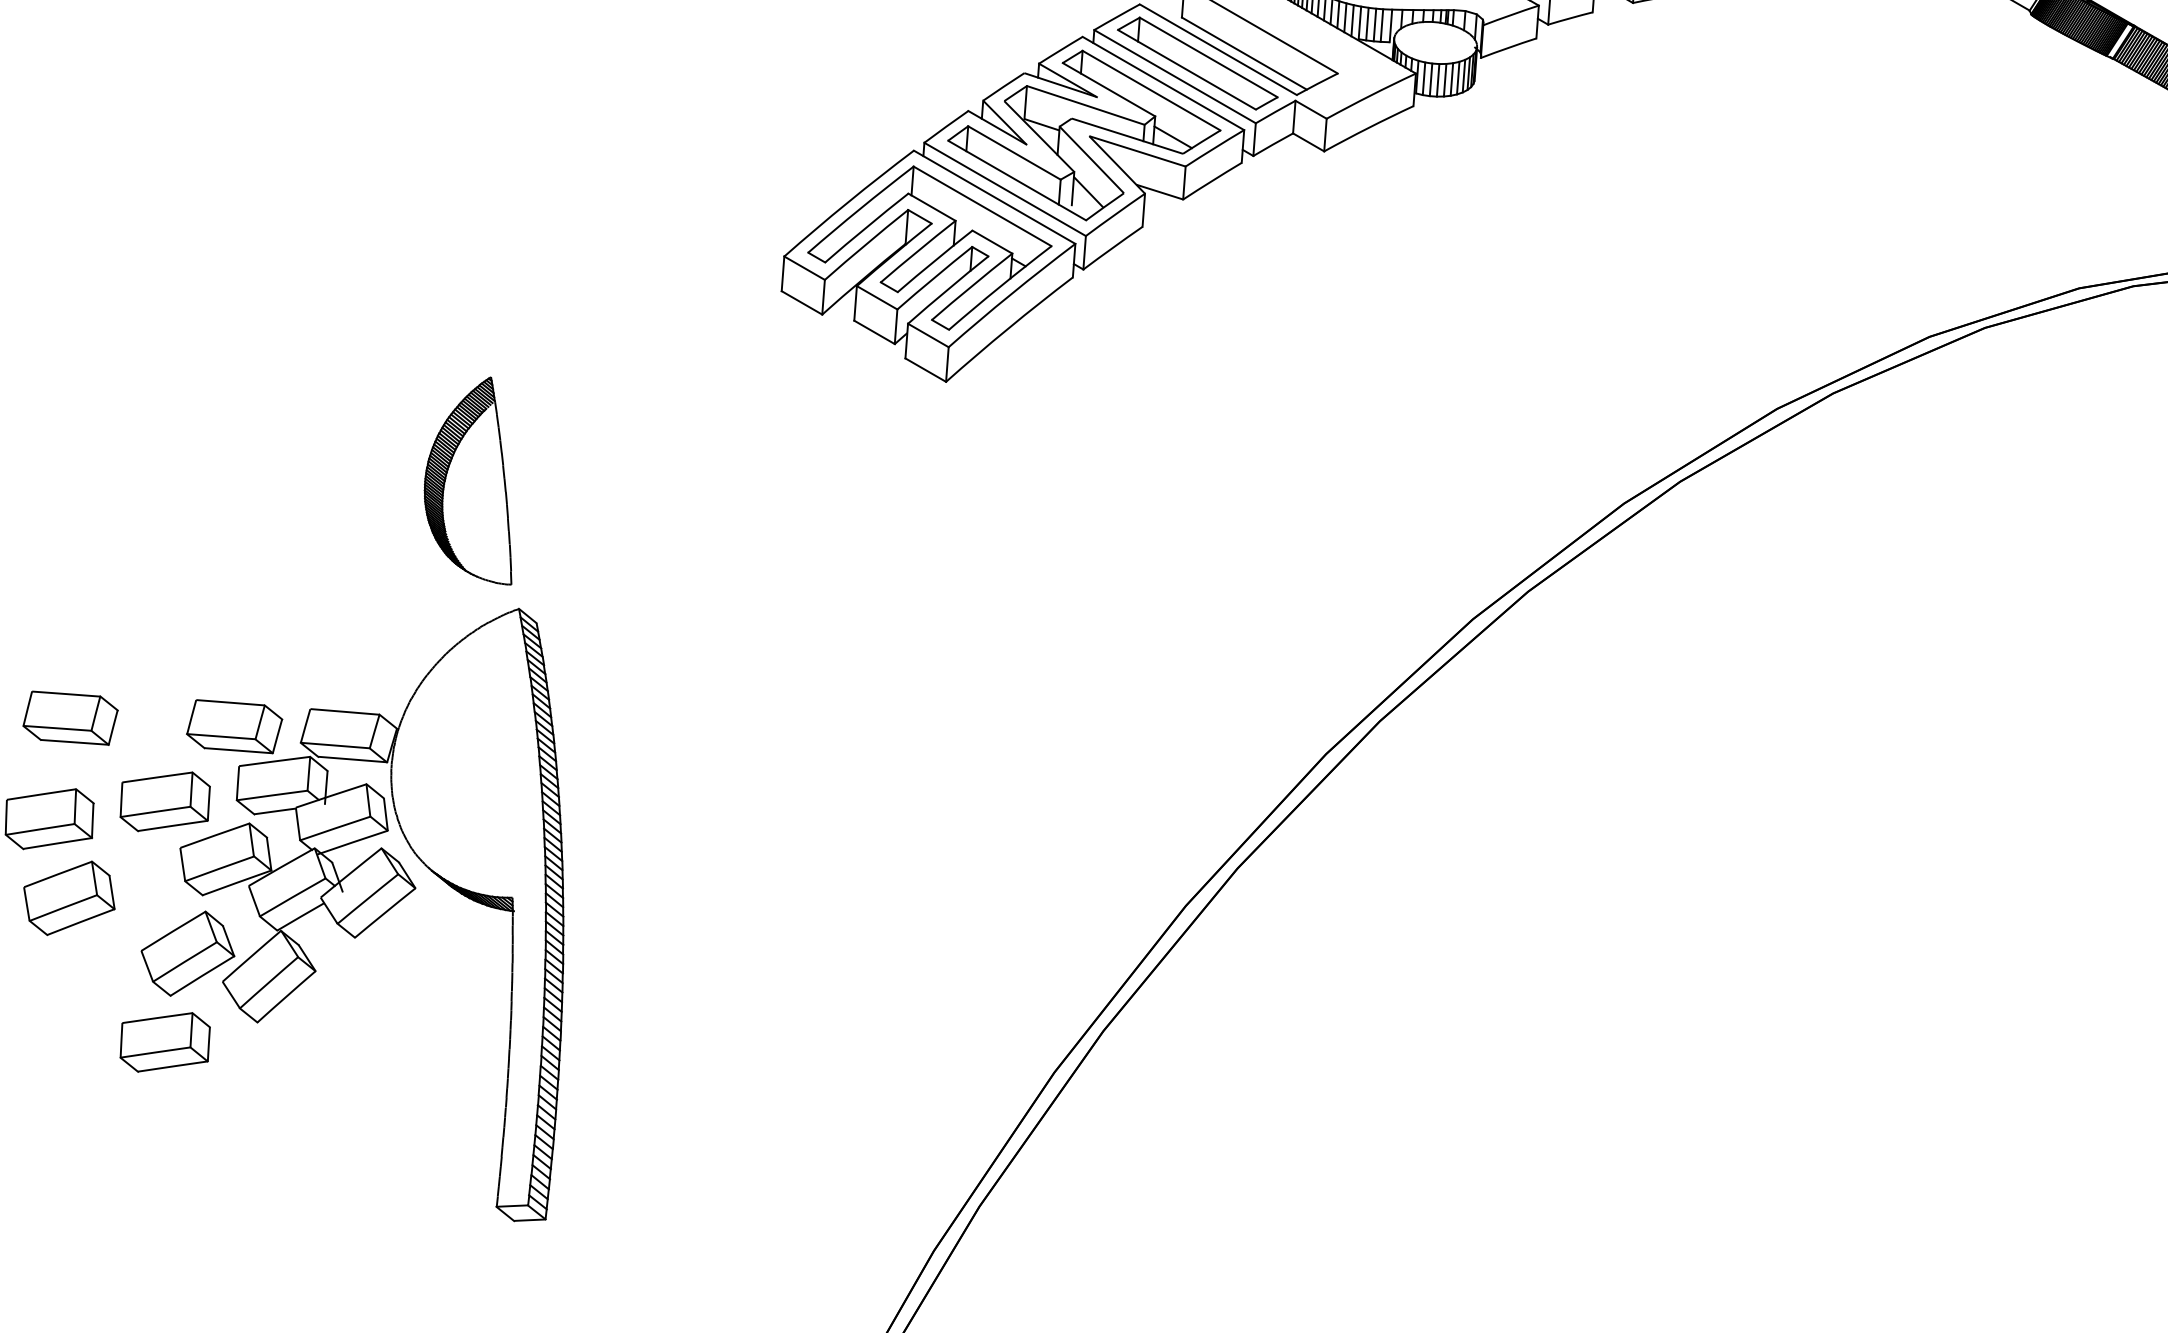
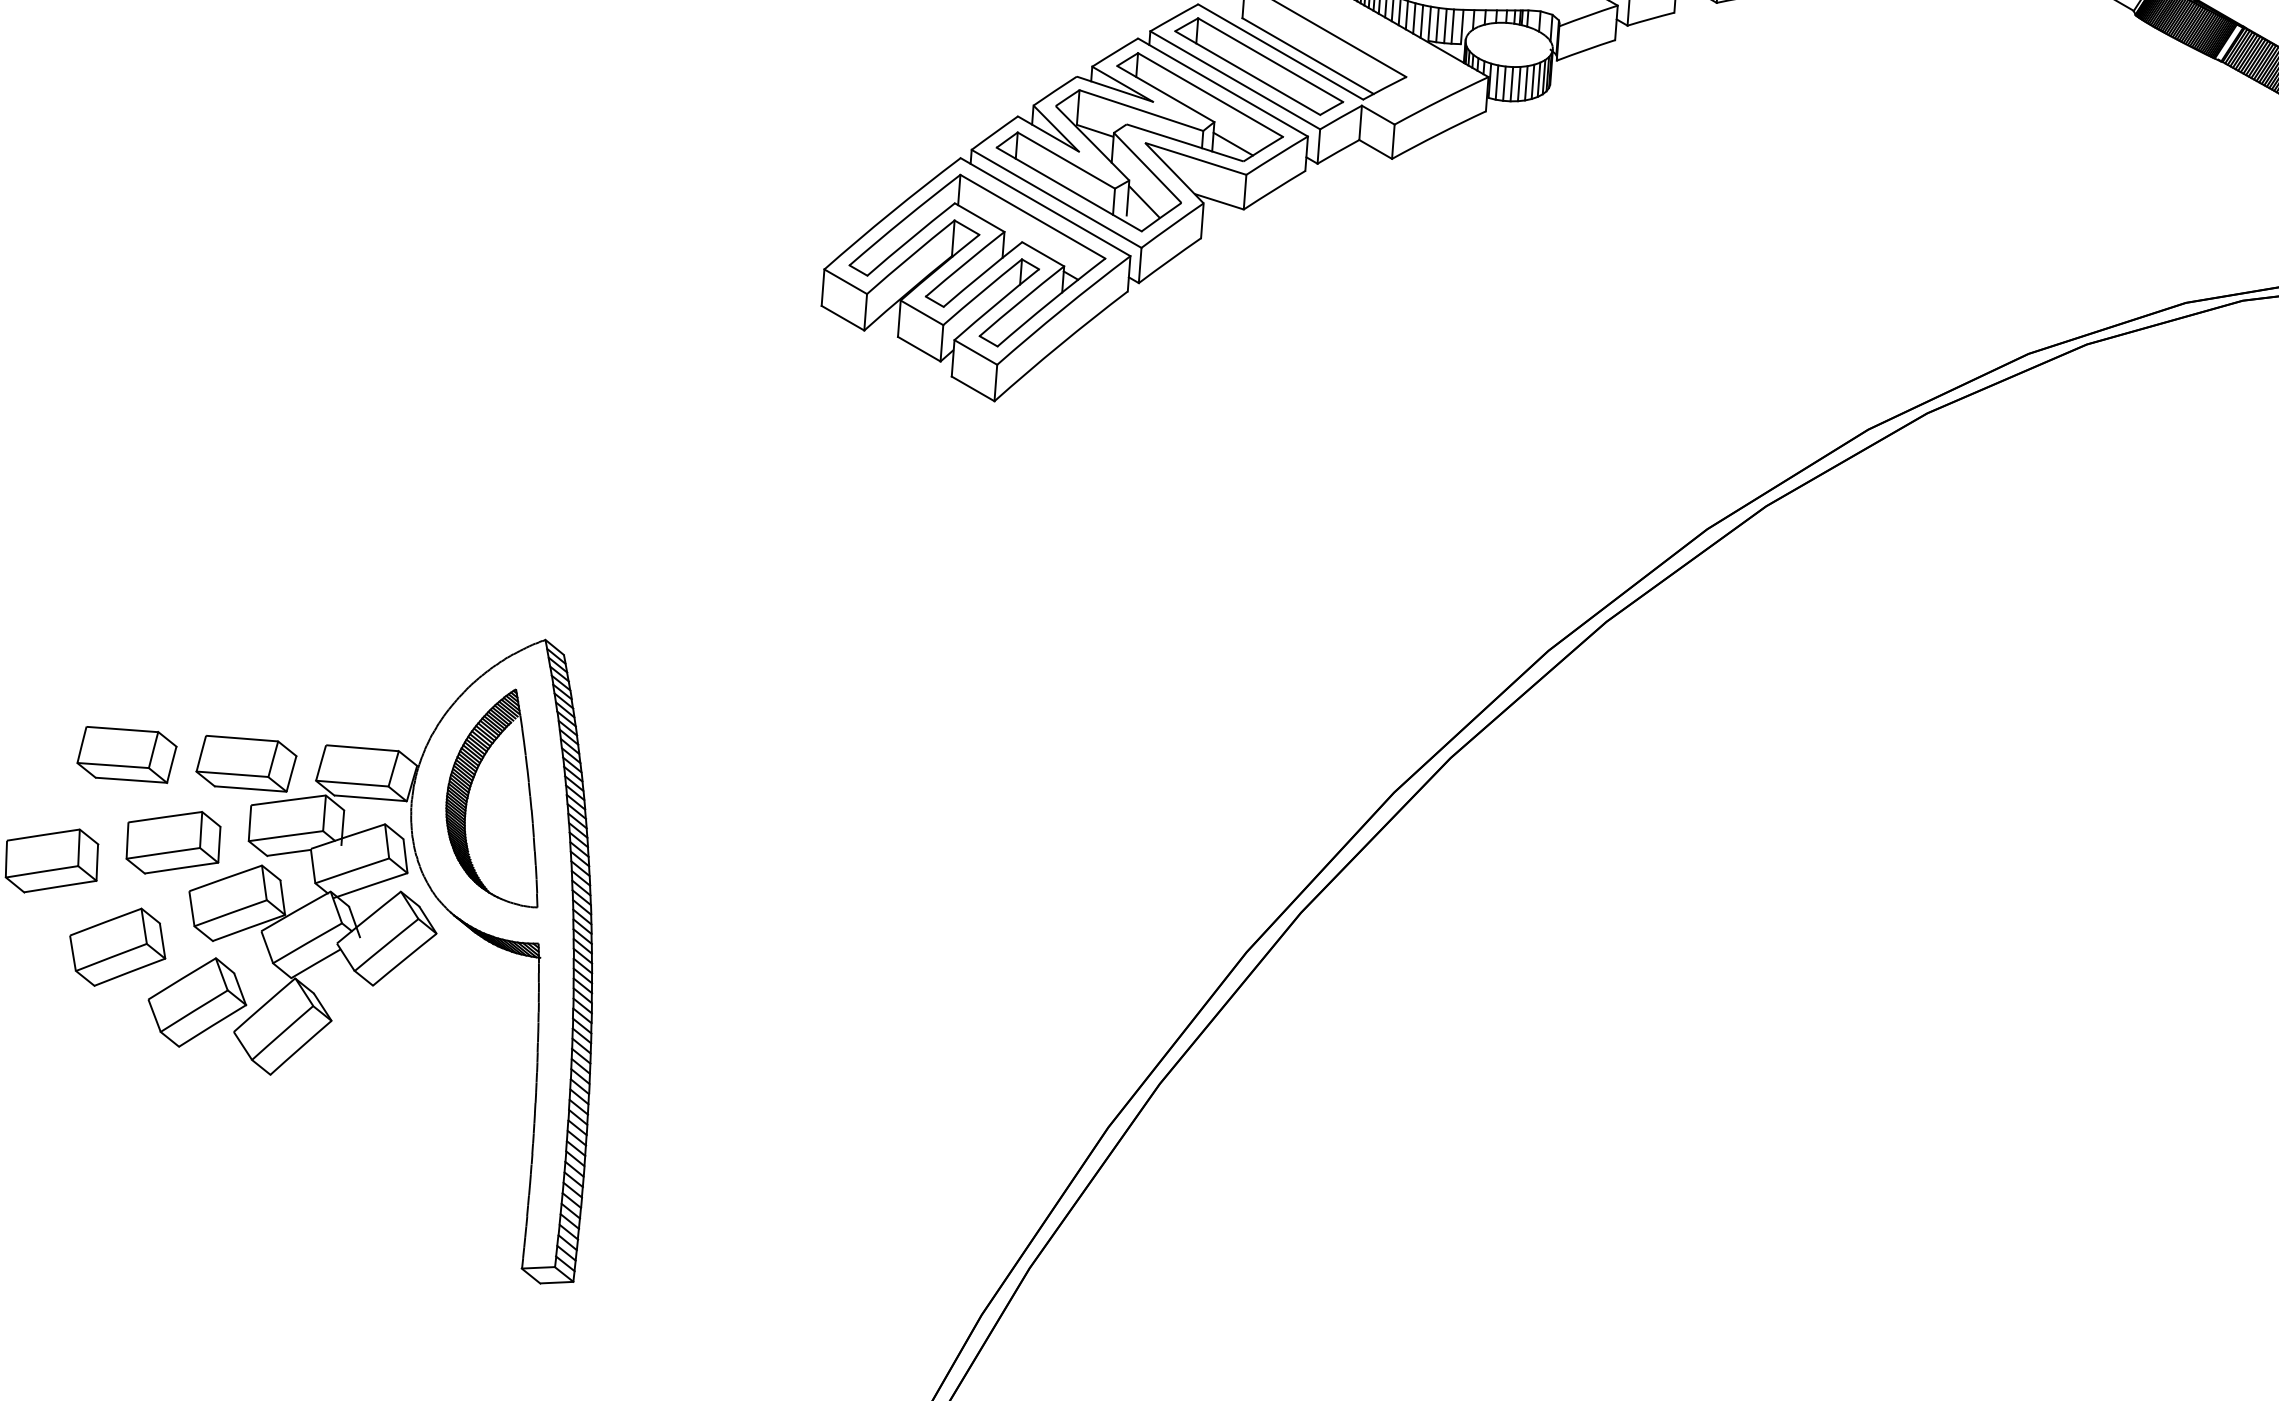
part: (467, 481) -> (491, 798), moved
part: (70, 717) -> (126, 754), moved
part: (69, 897) -> (117, 946), moved
part: (165, 1042) -> (173, 1095), removed

